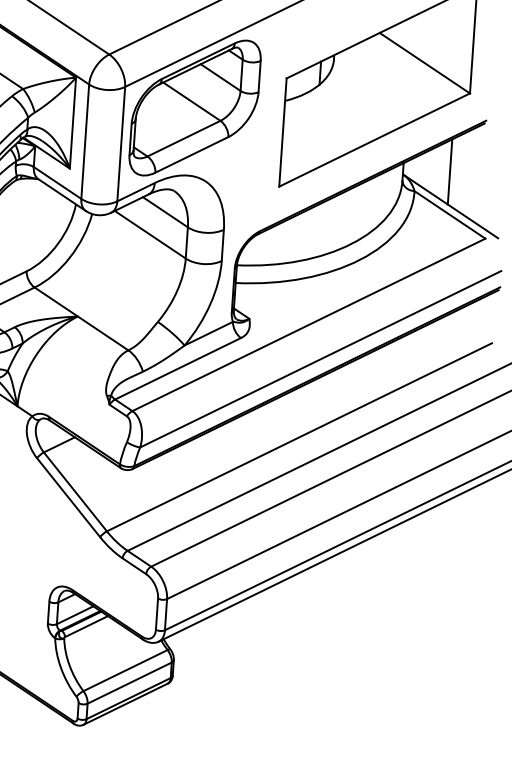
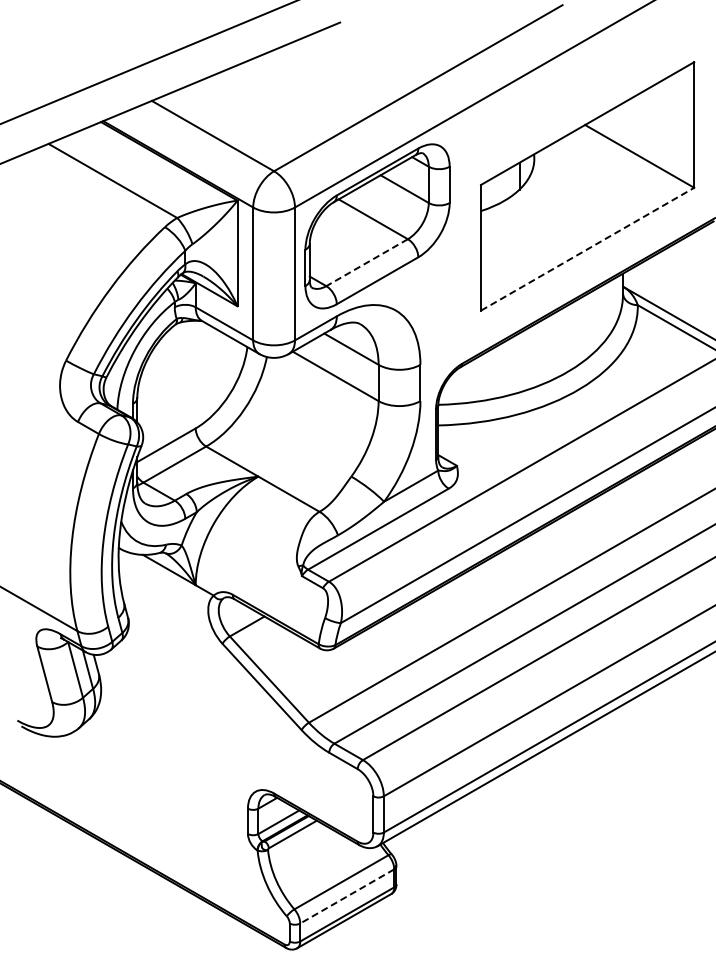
line: (183, 138) -> (366, 262), solid -> dashed
line: (375, 139) -> (588, 248), solid -> dashed
line: (450, 171) -> (677, 279), removed
line: (129, 683) -> (346, 896), solid -> dashed

